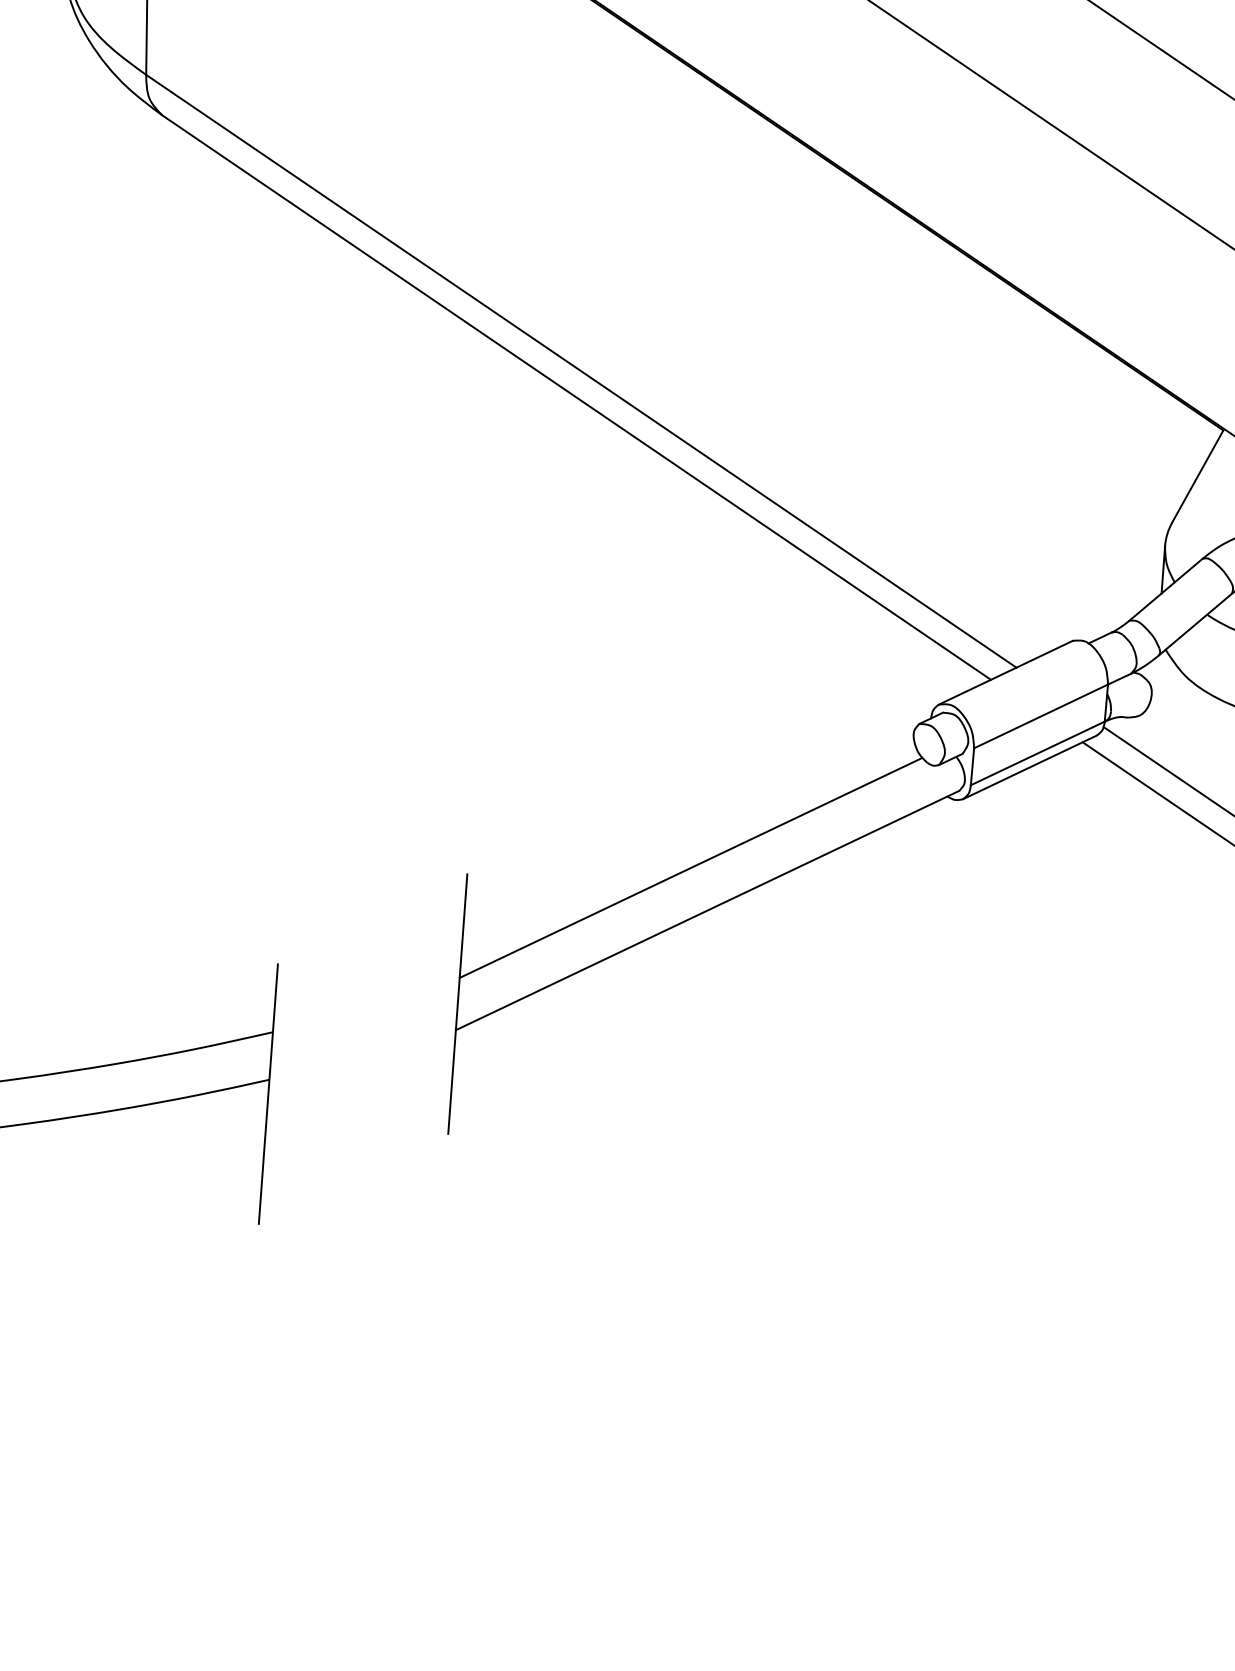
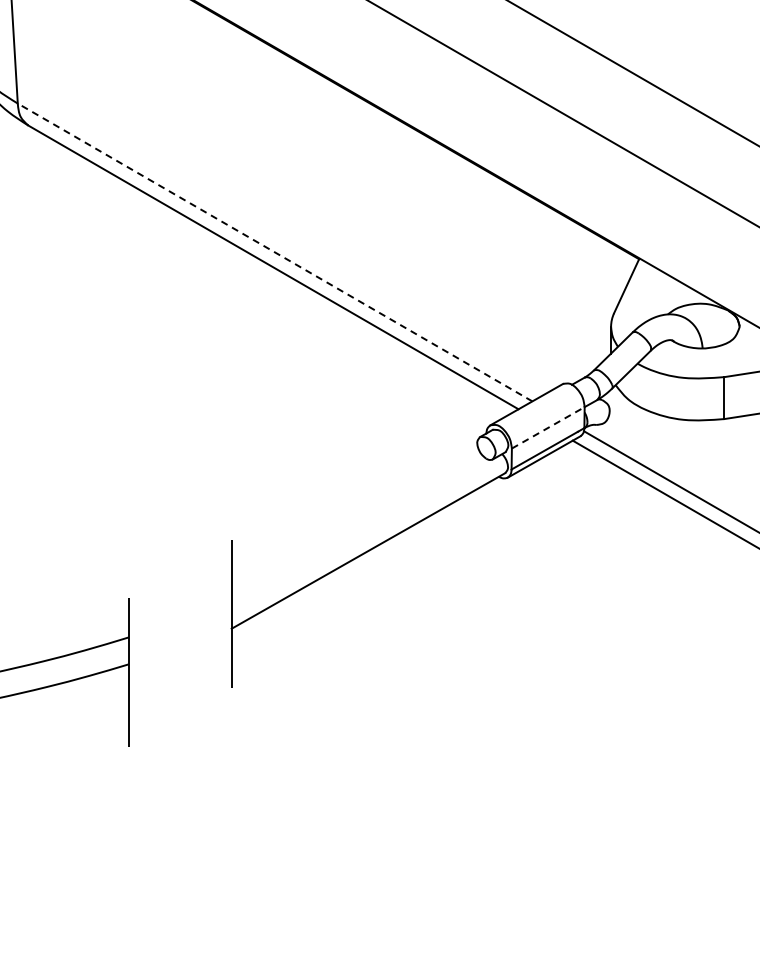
line: (580, 371) -> (274, 252), solid -> dashed
line: (1041, 715) -> (548, 427), solid -> dashed
line: (691, 867) -> (357, 527), removed

